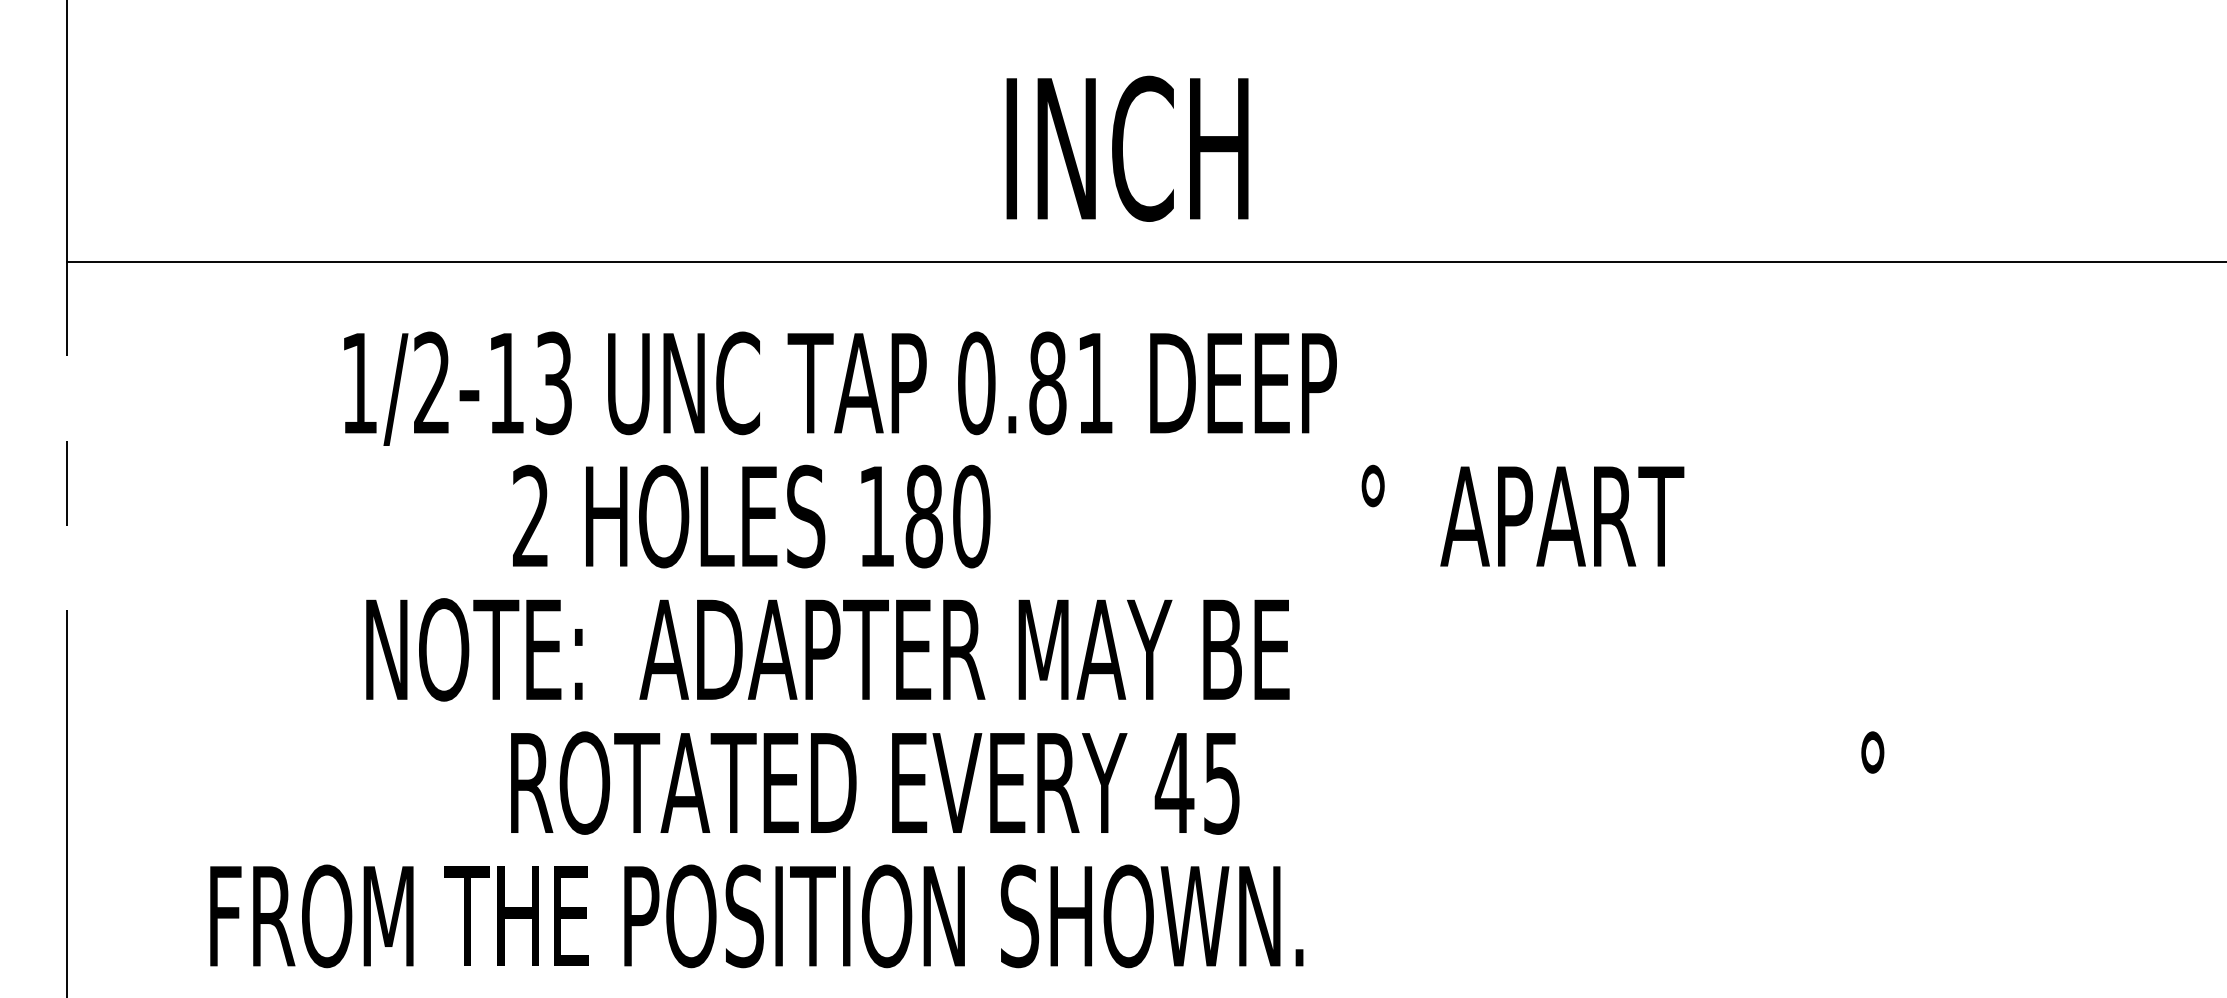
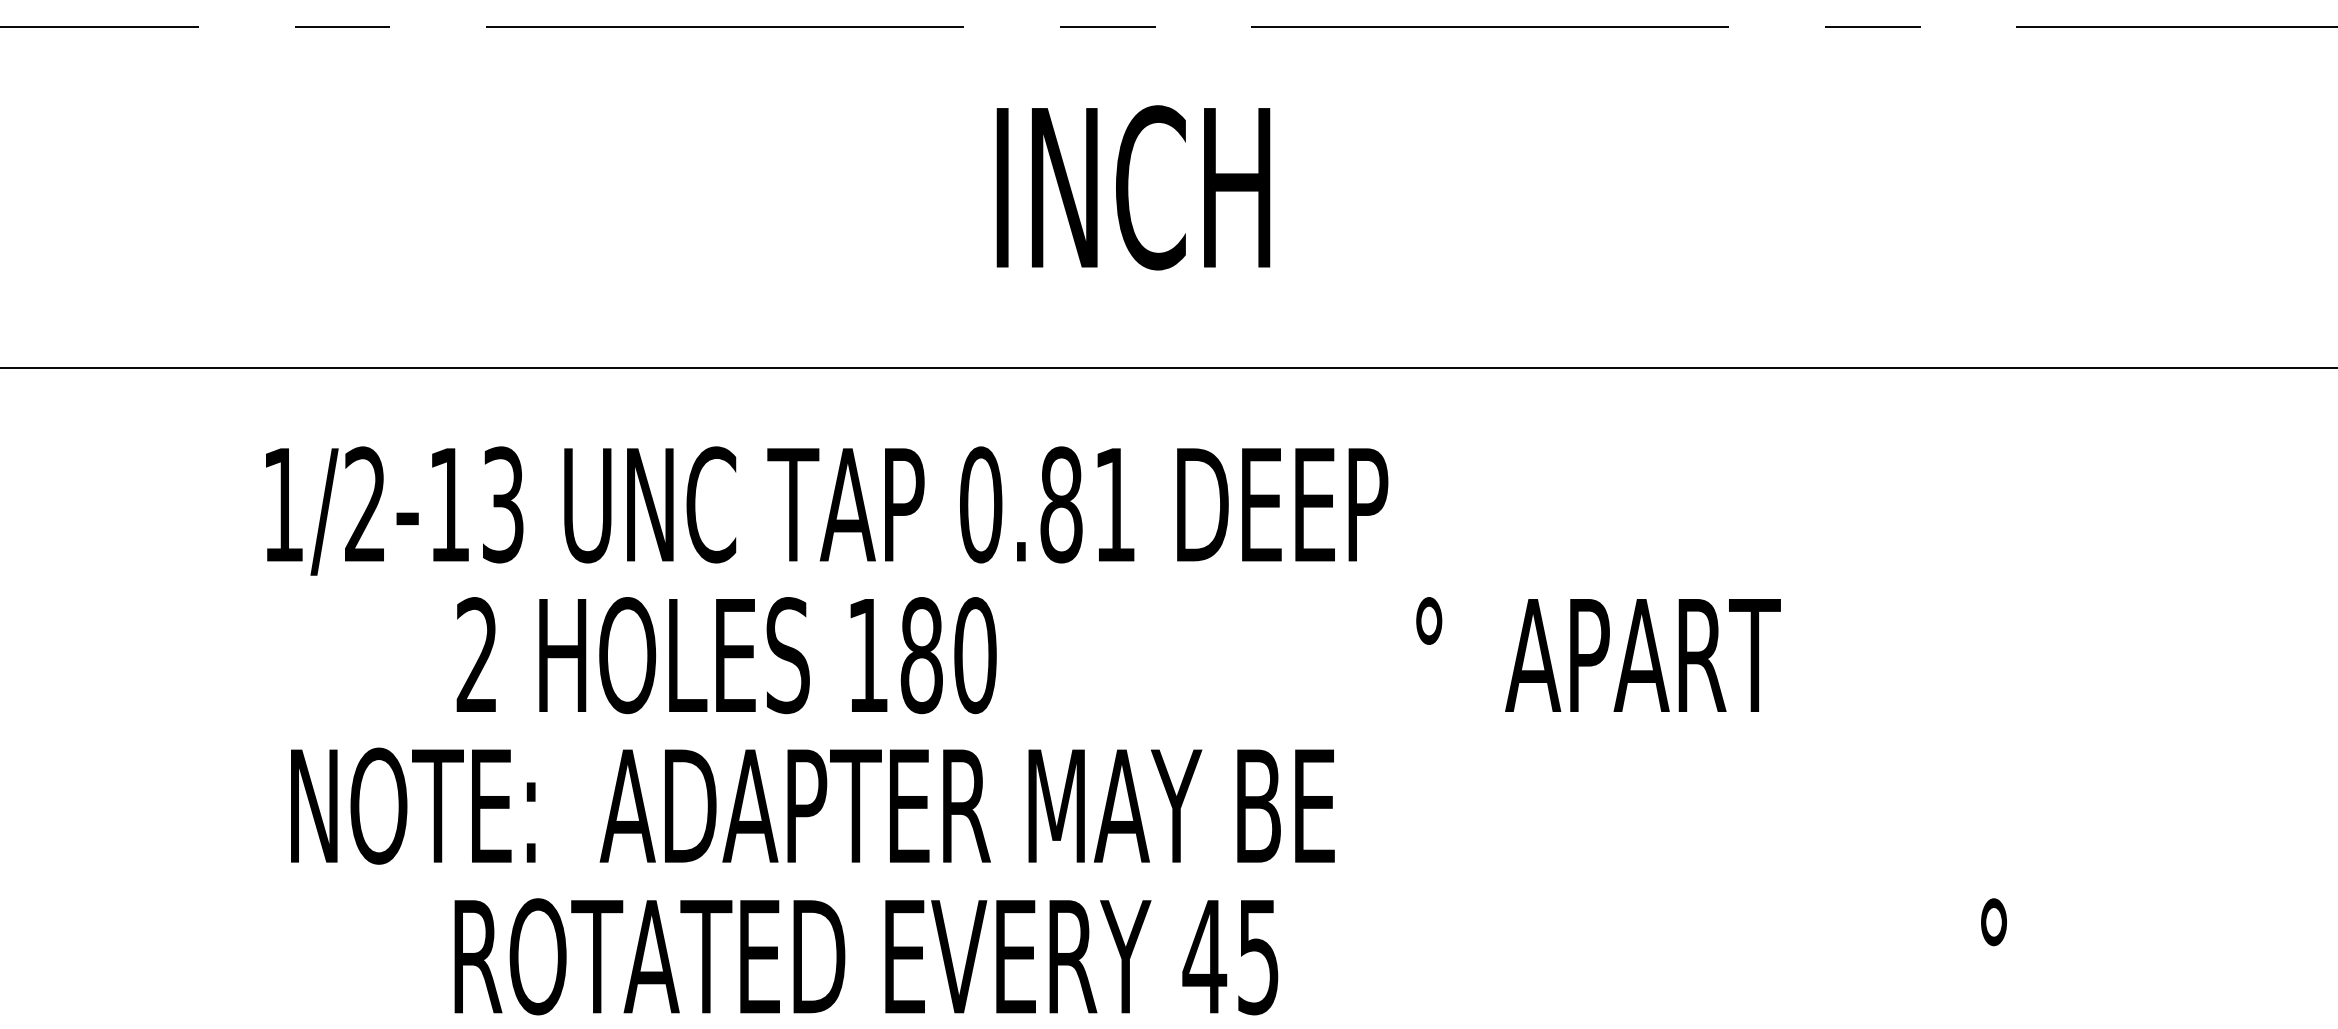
text: (1127, 148) -> (1133, 187), moved

